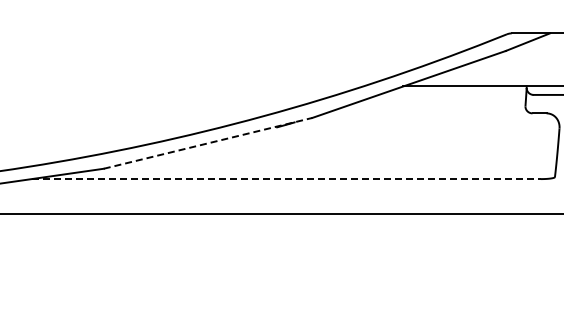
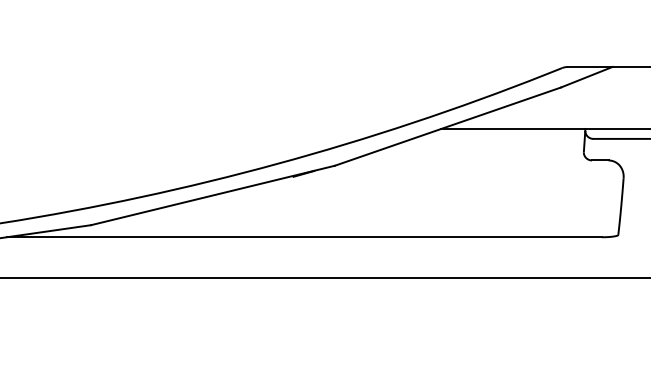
line: (208, 143) -> (213, 195), dashed -> solid
line: (286, 179) -> (304, 237), dashed -> solid

